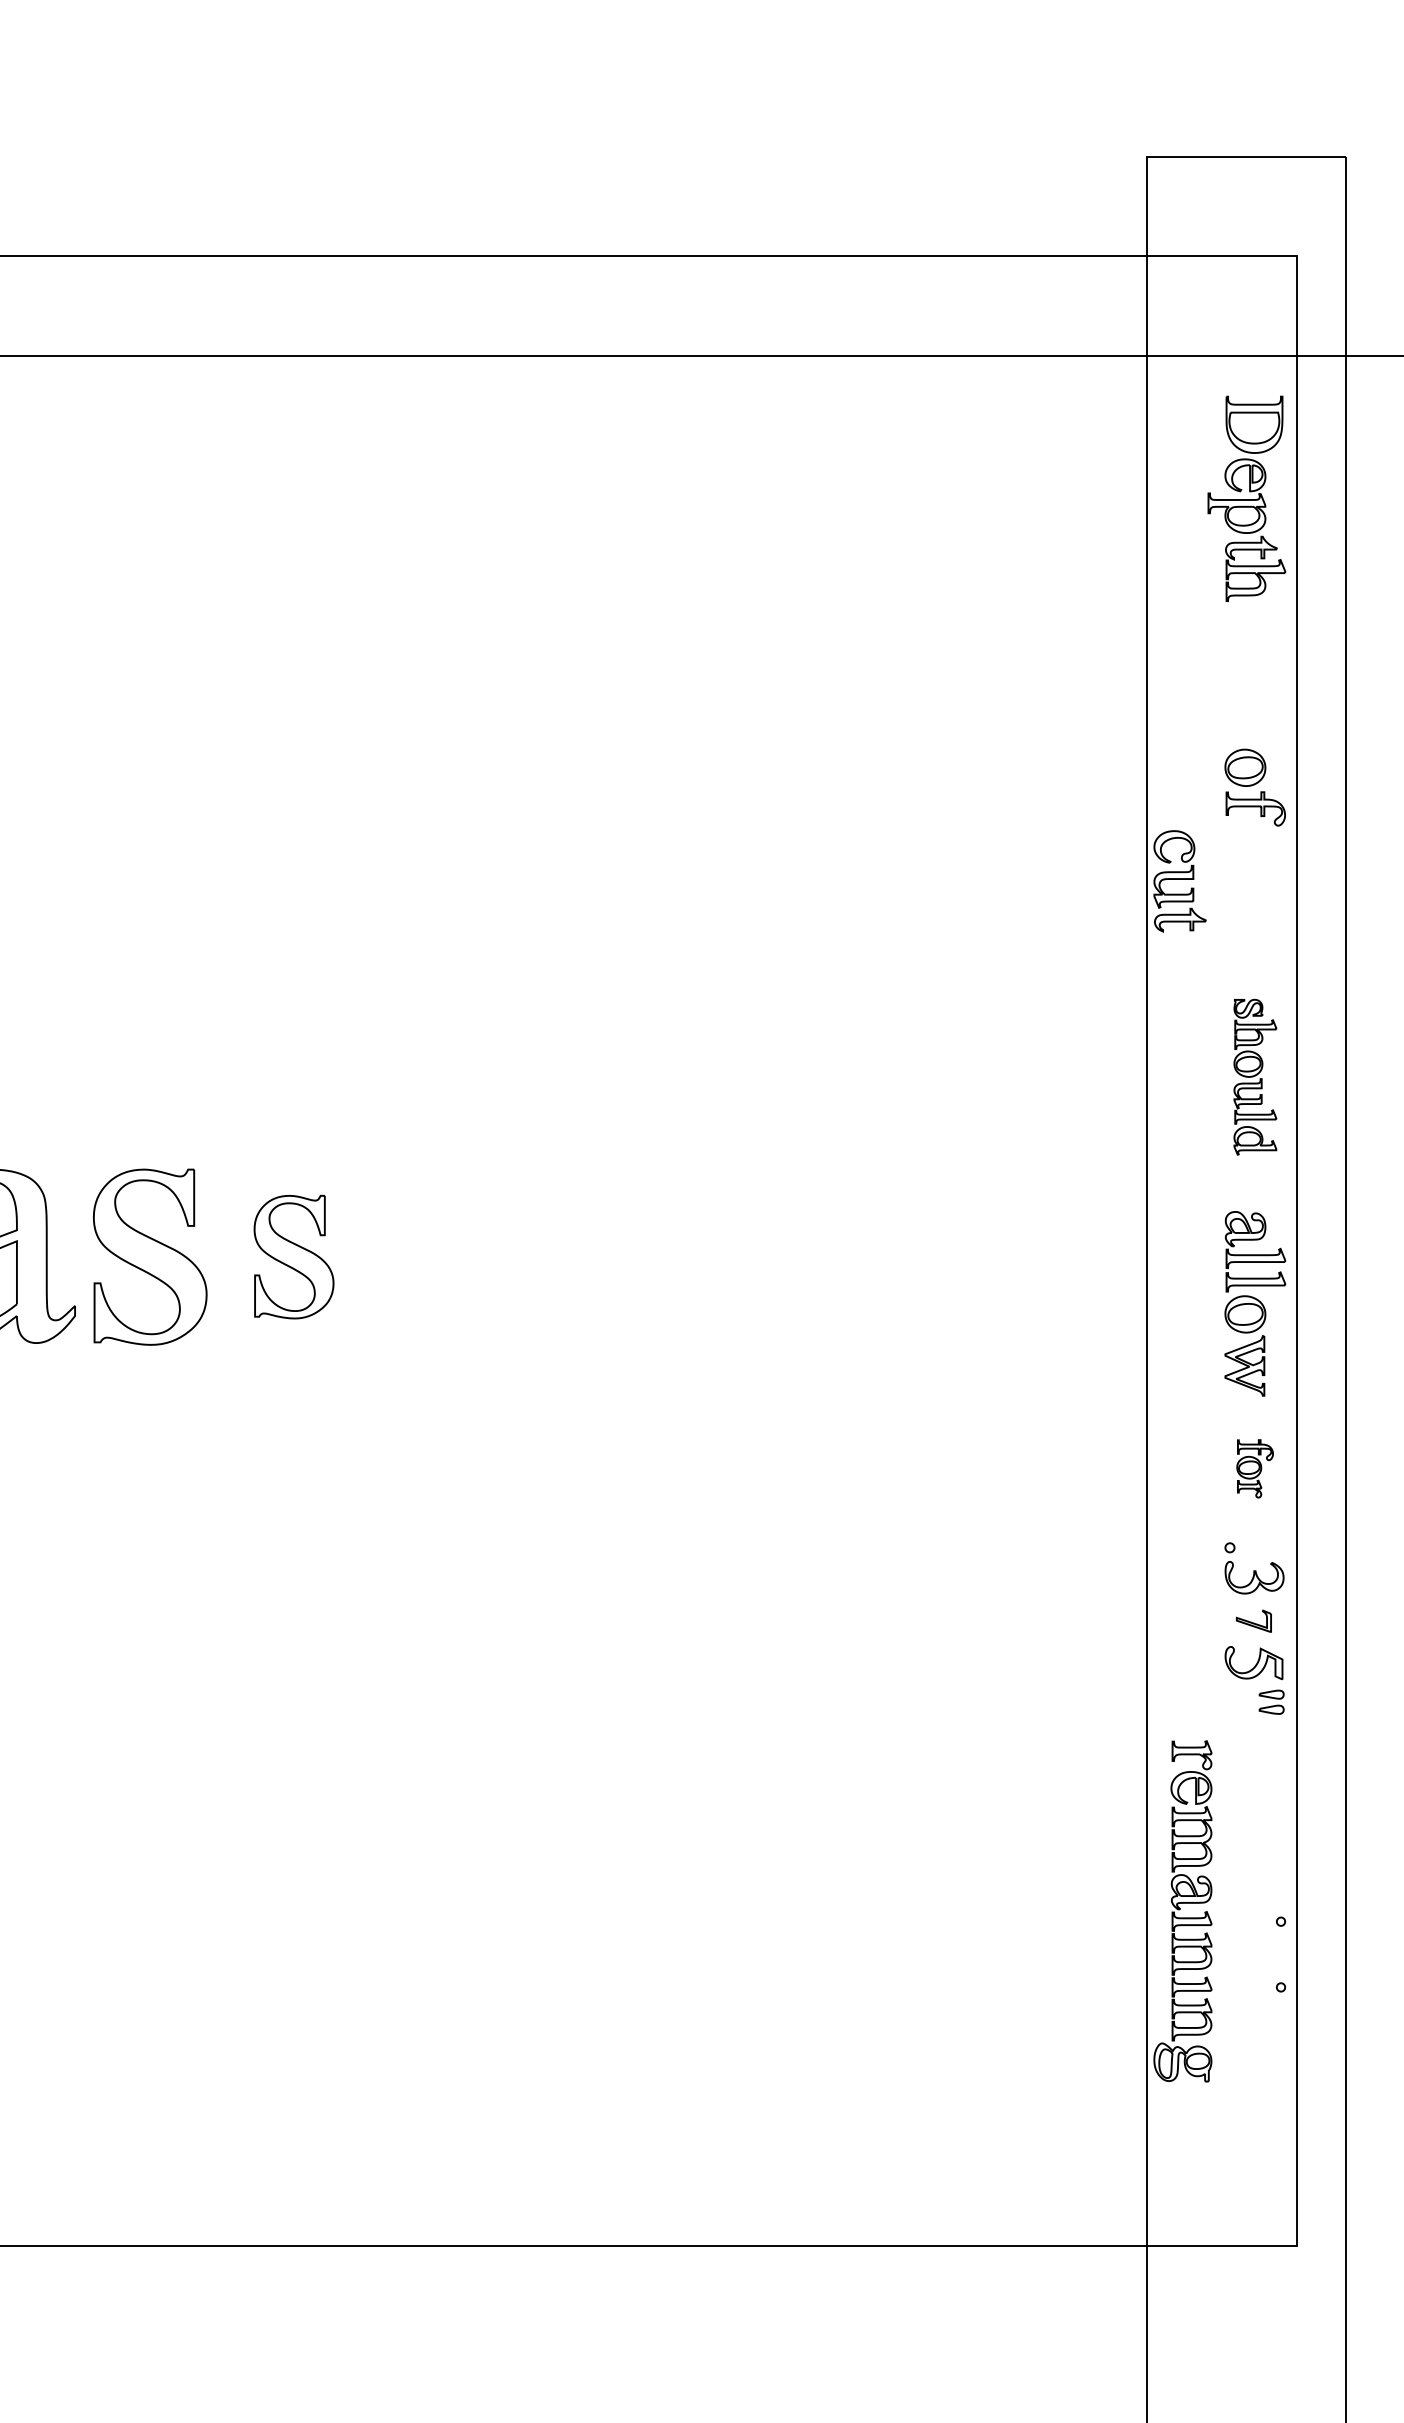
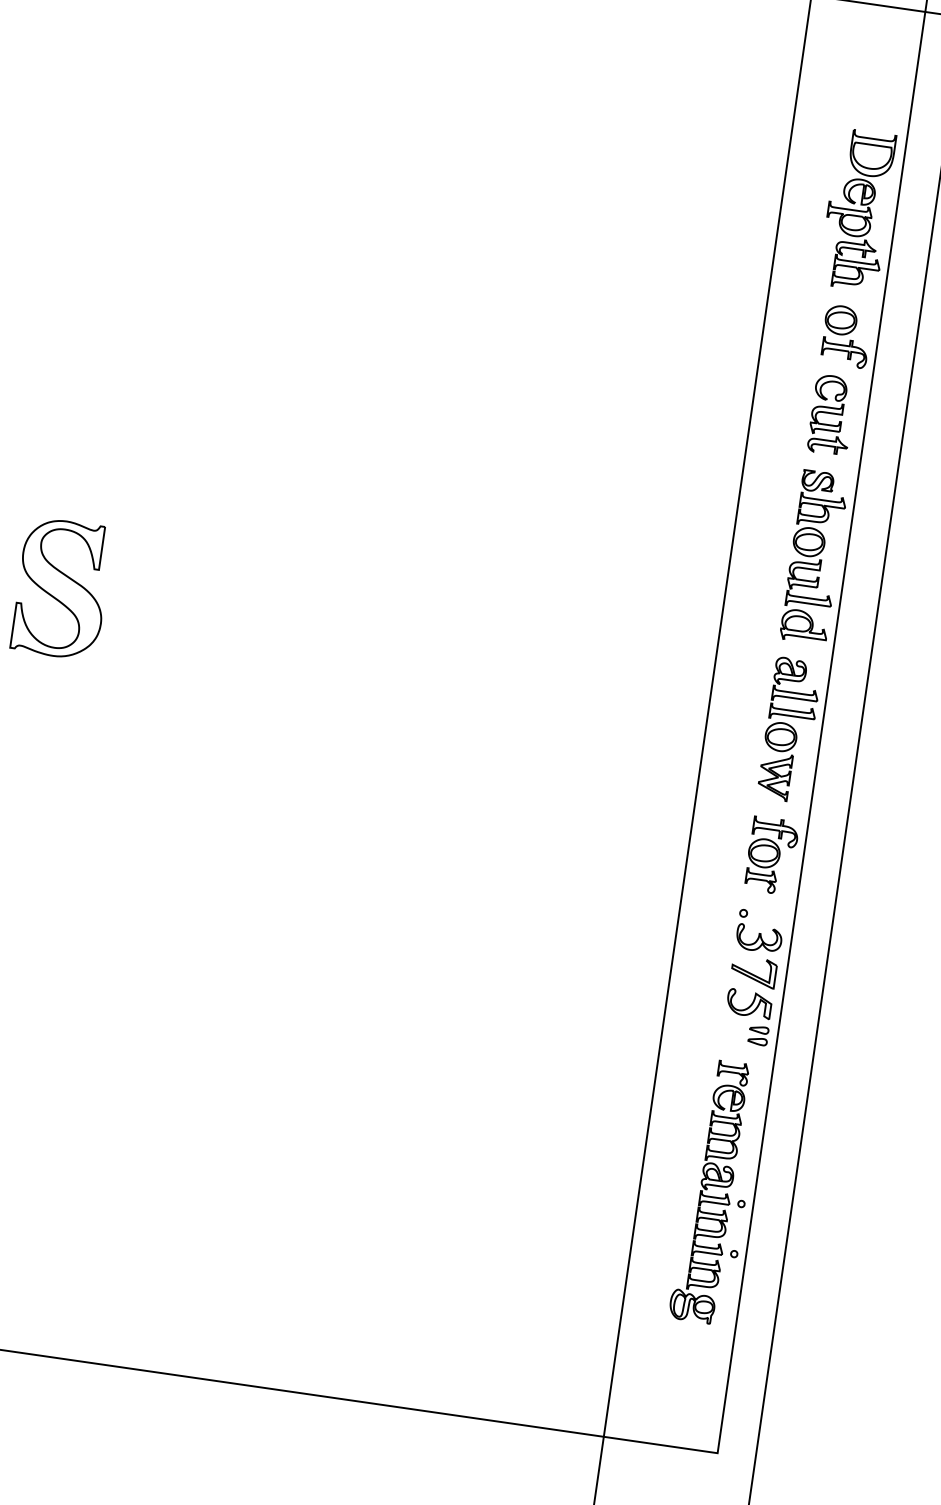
part: (1246, 498) -> (857, 209), moved
part: (1179, 881) -> (831, 415), moved
part: (1255, 1076) -> (814, 556), size x1.43
part: (293, 1256) -> (61, 588), size x1.43
part: (1254, 1468) -> (771, 855), size x1.67
part: (1253, 1620) -> (753, 971), size x1.67
part: (1182, 1911) -> (708, 1191), moved

